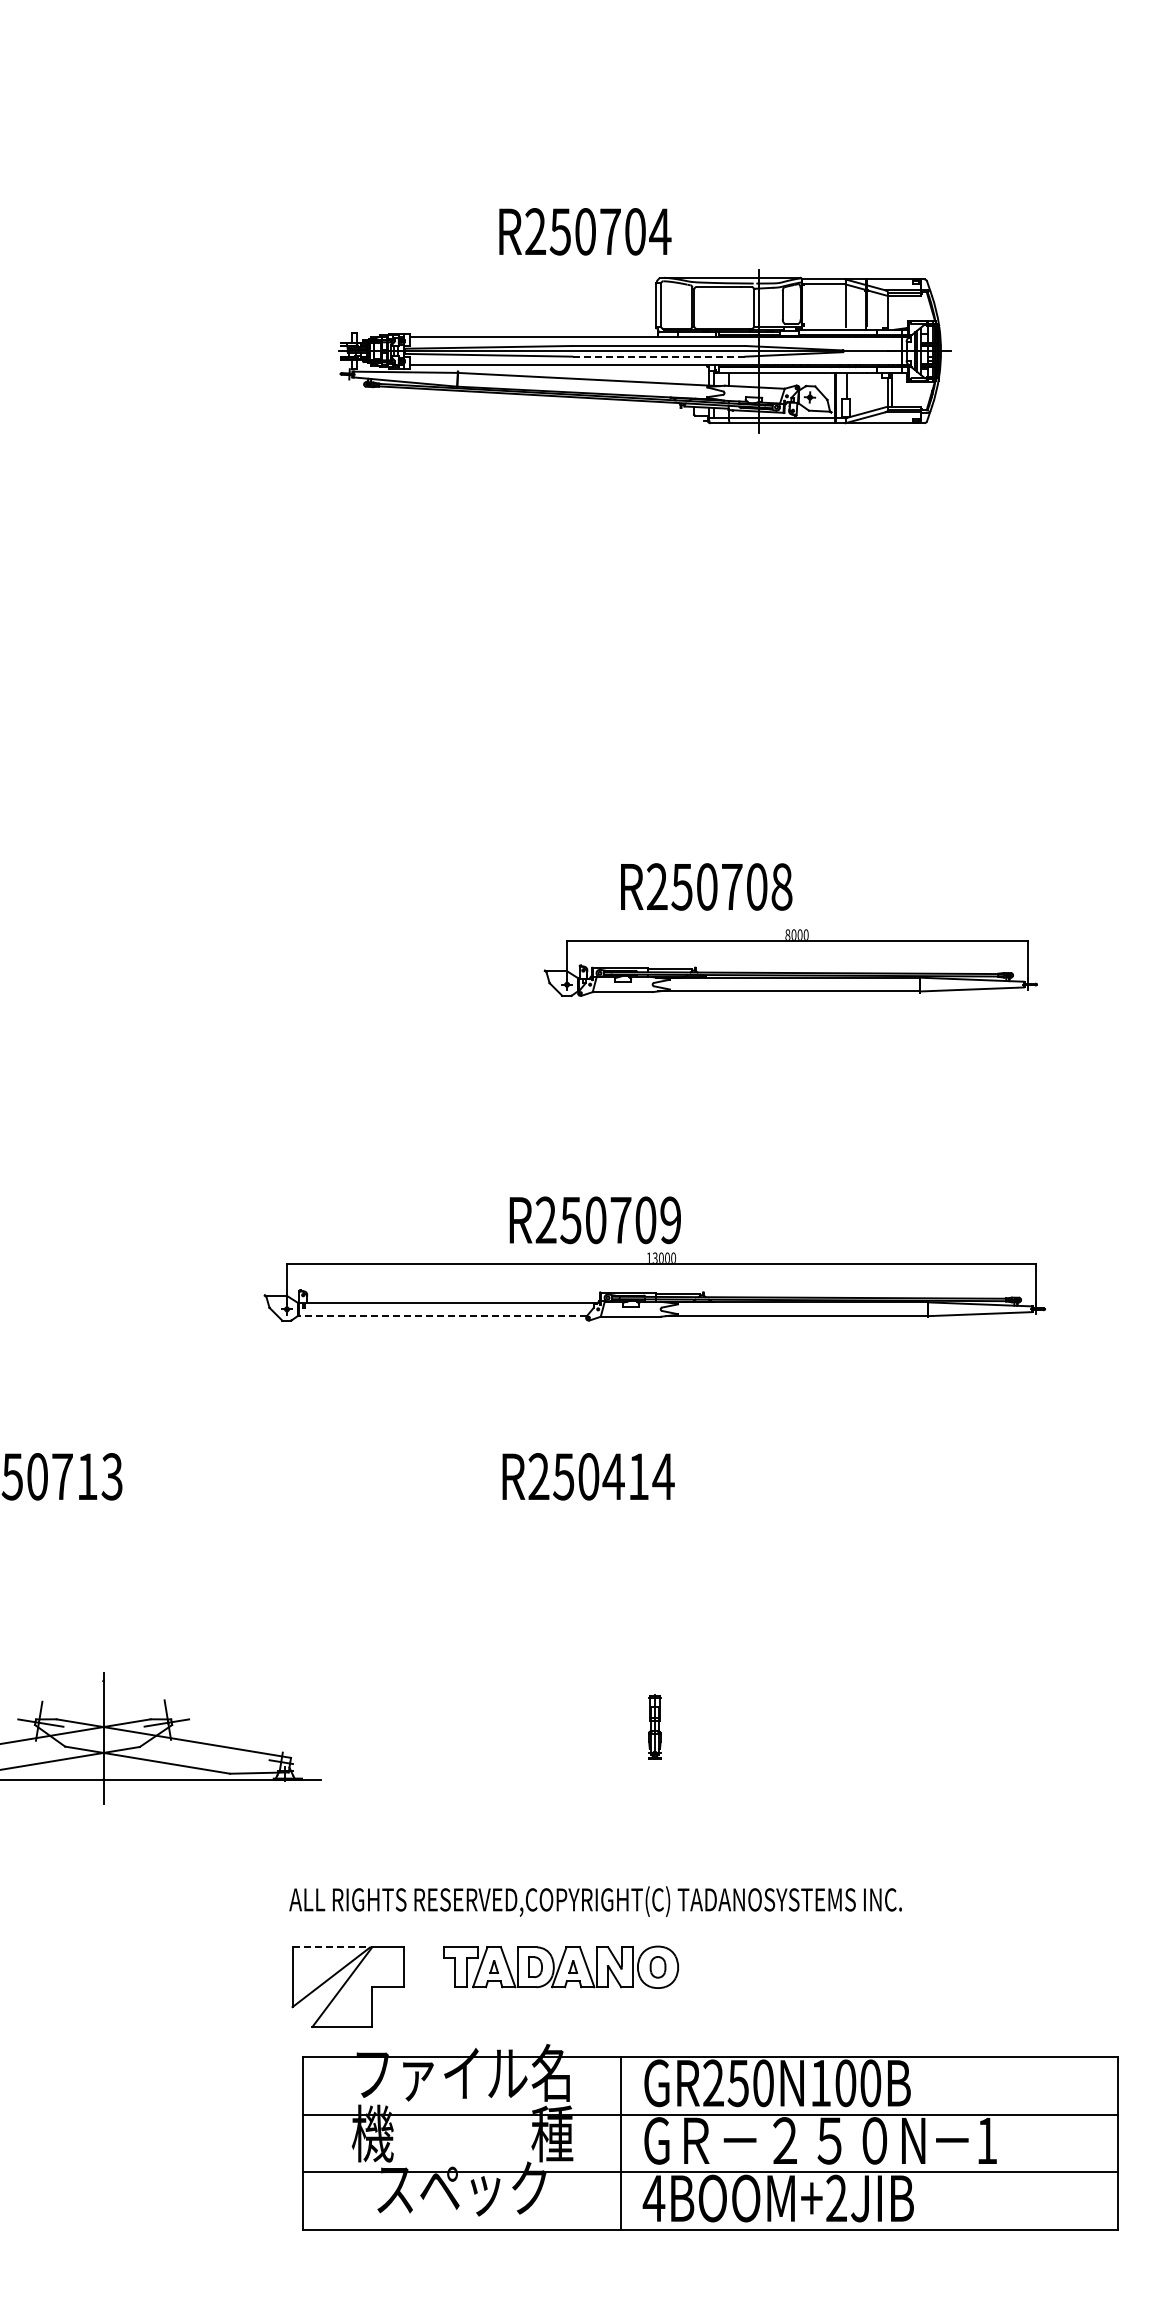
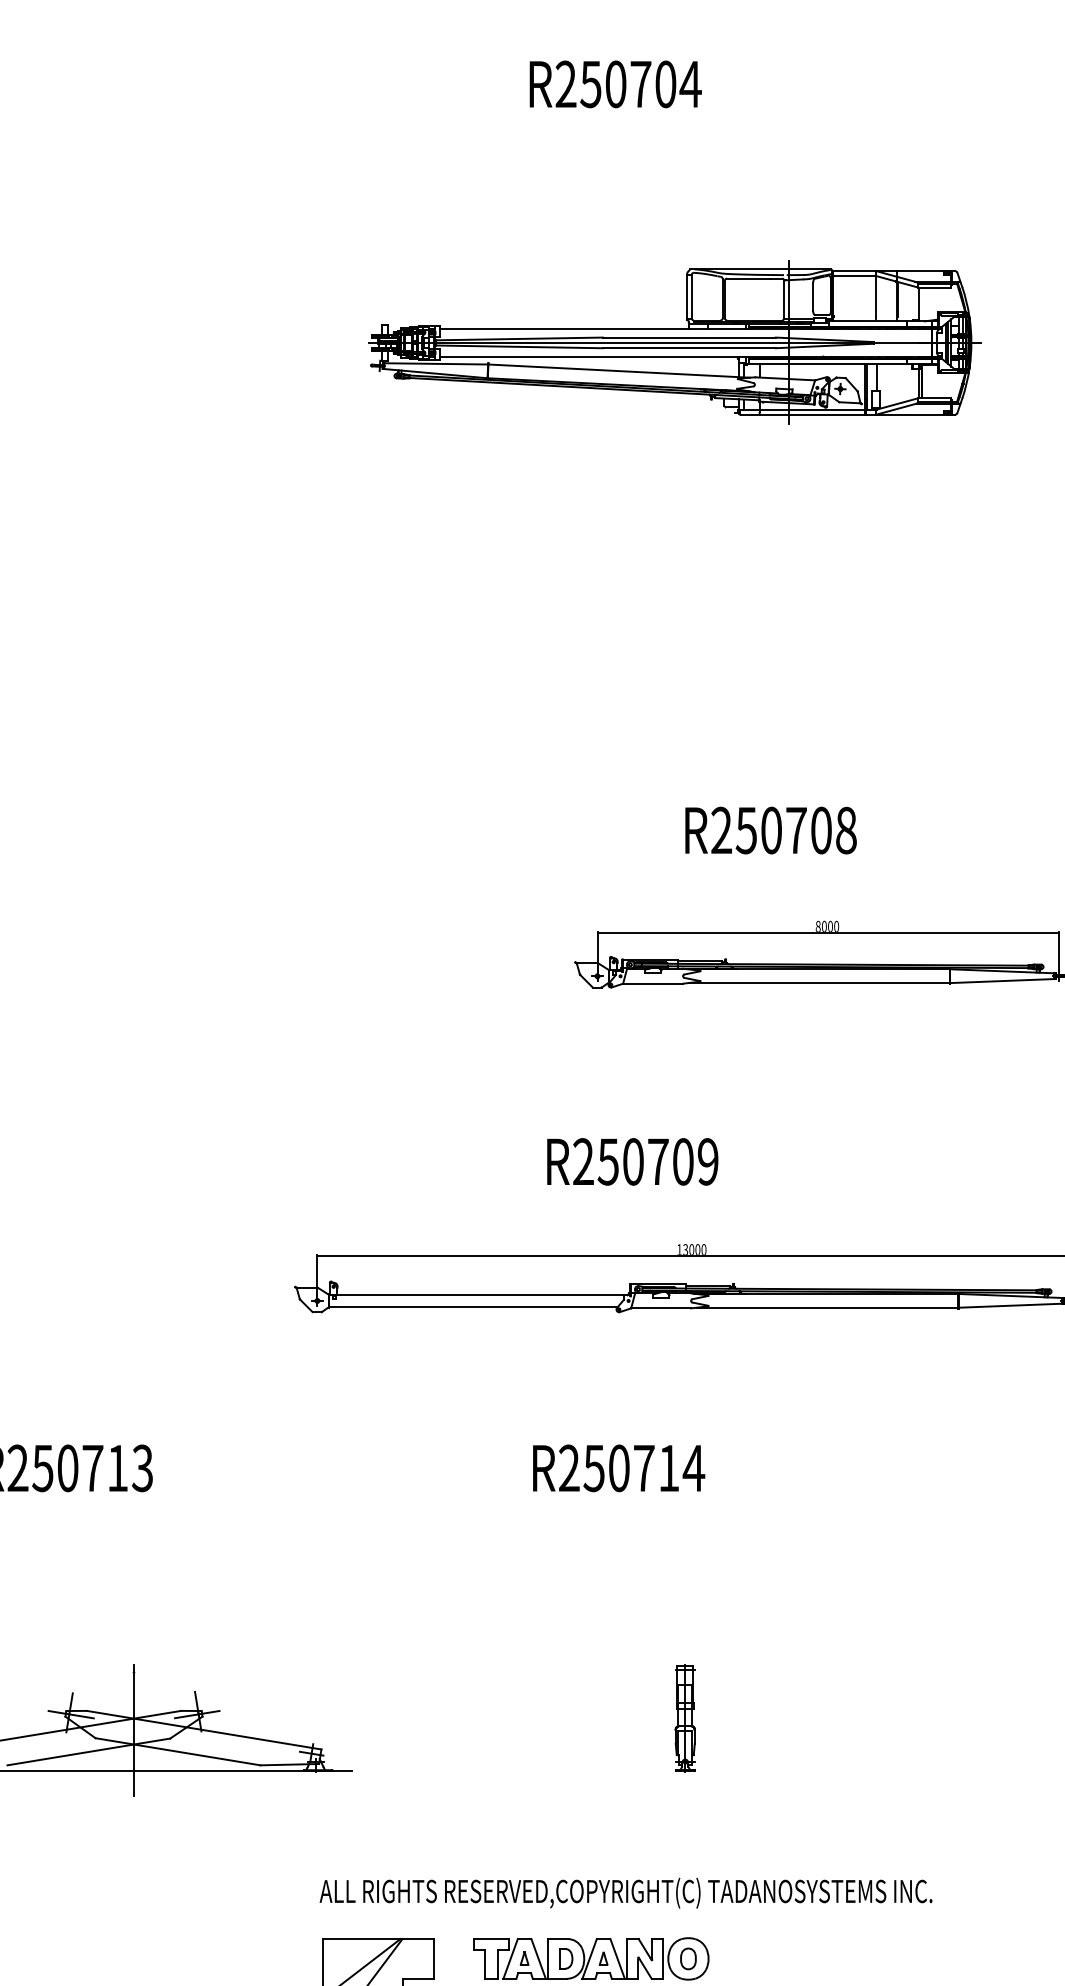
text: (585, 231) -> (615, 84), moved
line: (659, 356) -> (689, 348), dashed -> solid
text: (706, 886) -> (770, 830), moved
text: (594, 1220) -> (631, 1162), moved
line: (442, 1315) -> (472, 1307), dashed -> solid
text: (613, 1476) -> (643, 1468), R250414 -> R250714
part: (654, 1726) -> (684, 1718), size x1.67
line: (331, 1947) -> (361, 1939), dashed -> solid

